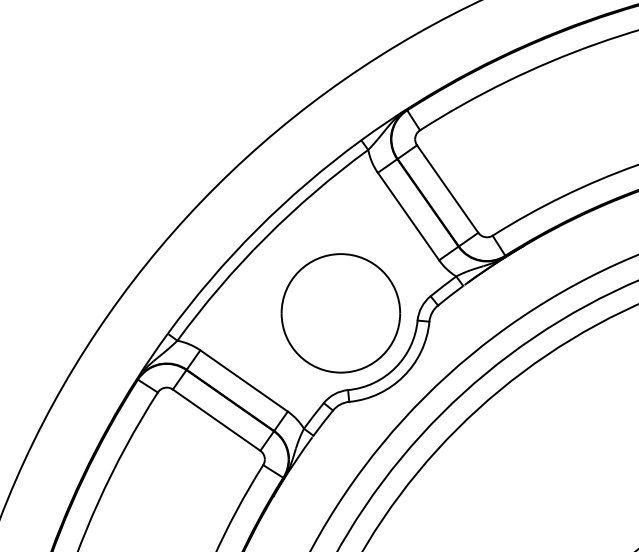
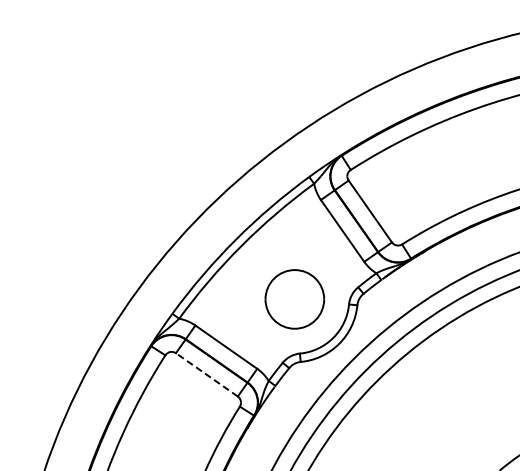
part: (340, 313) -> (294, 299), size x0.7
line: (216, 419) -> (206, 374), solid -> dashed

